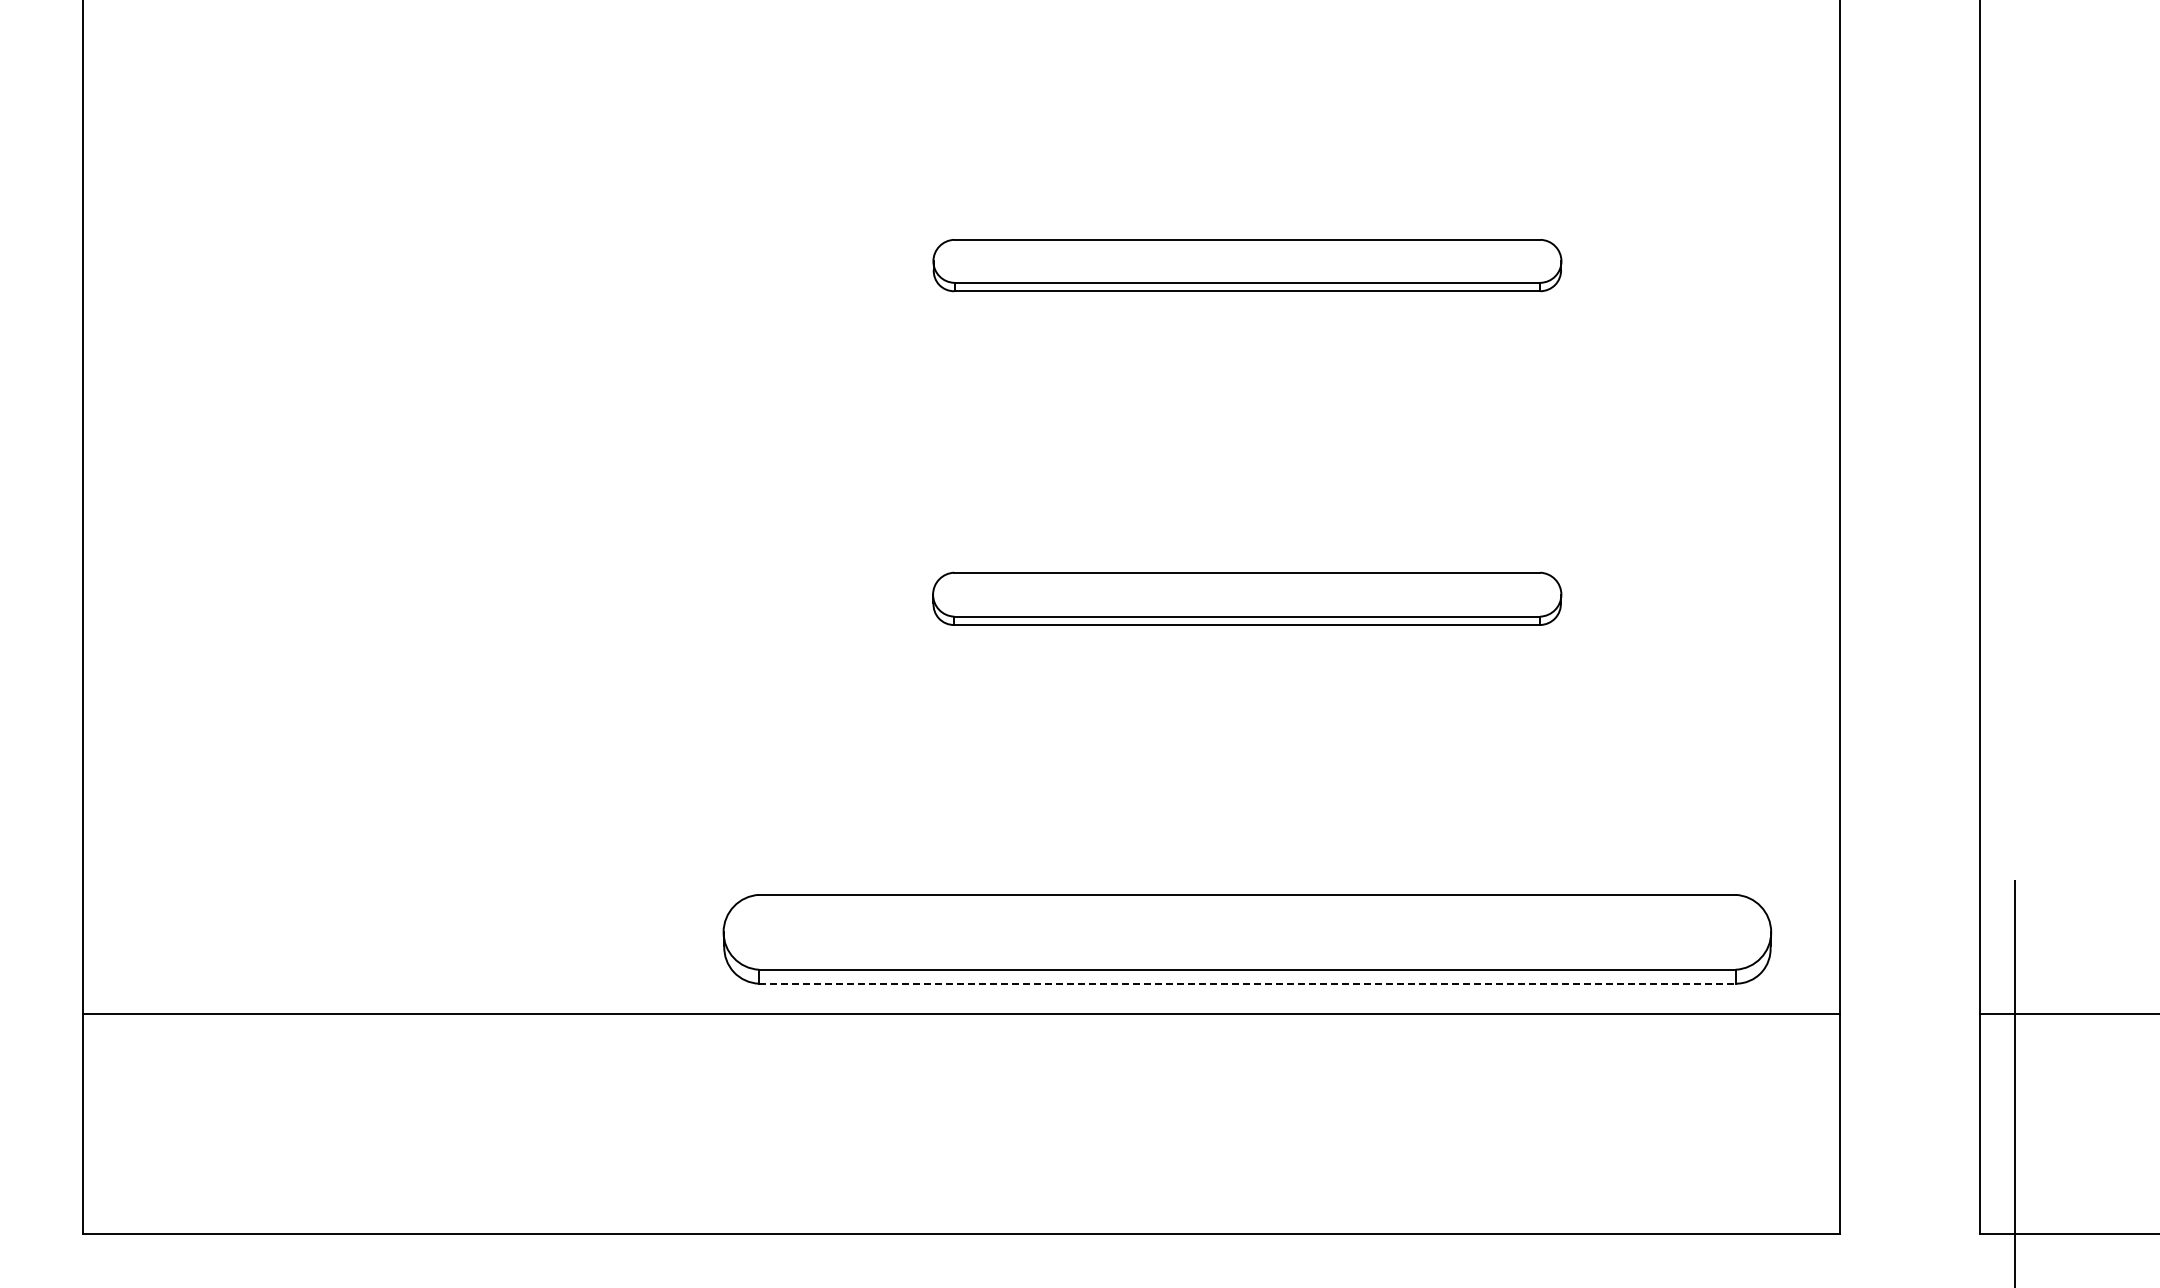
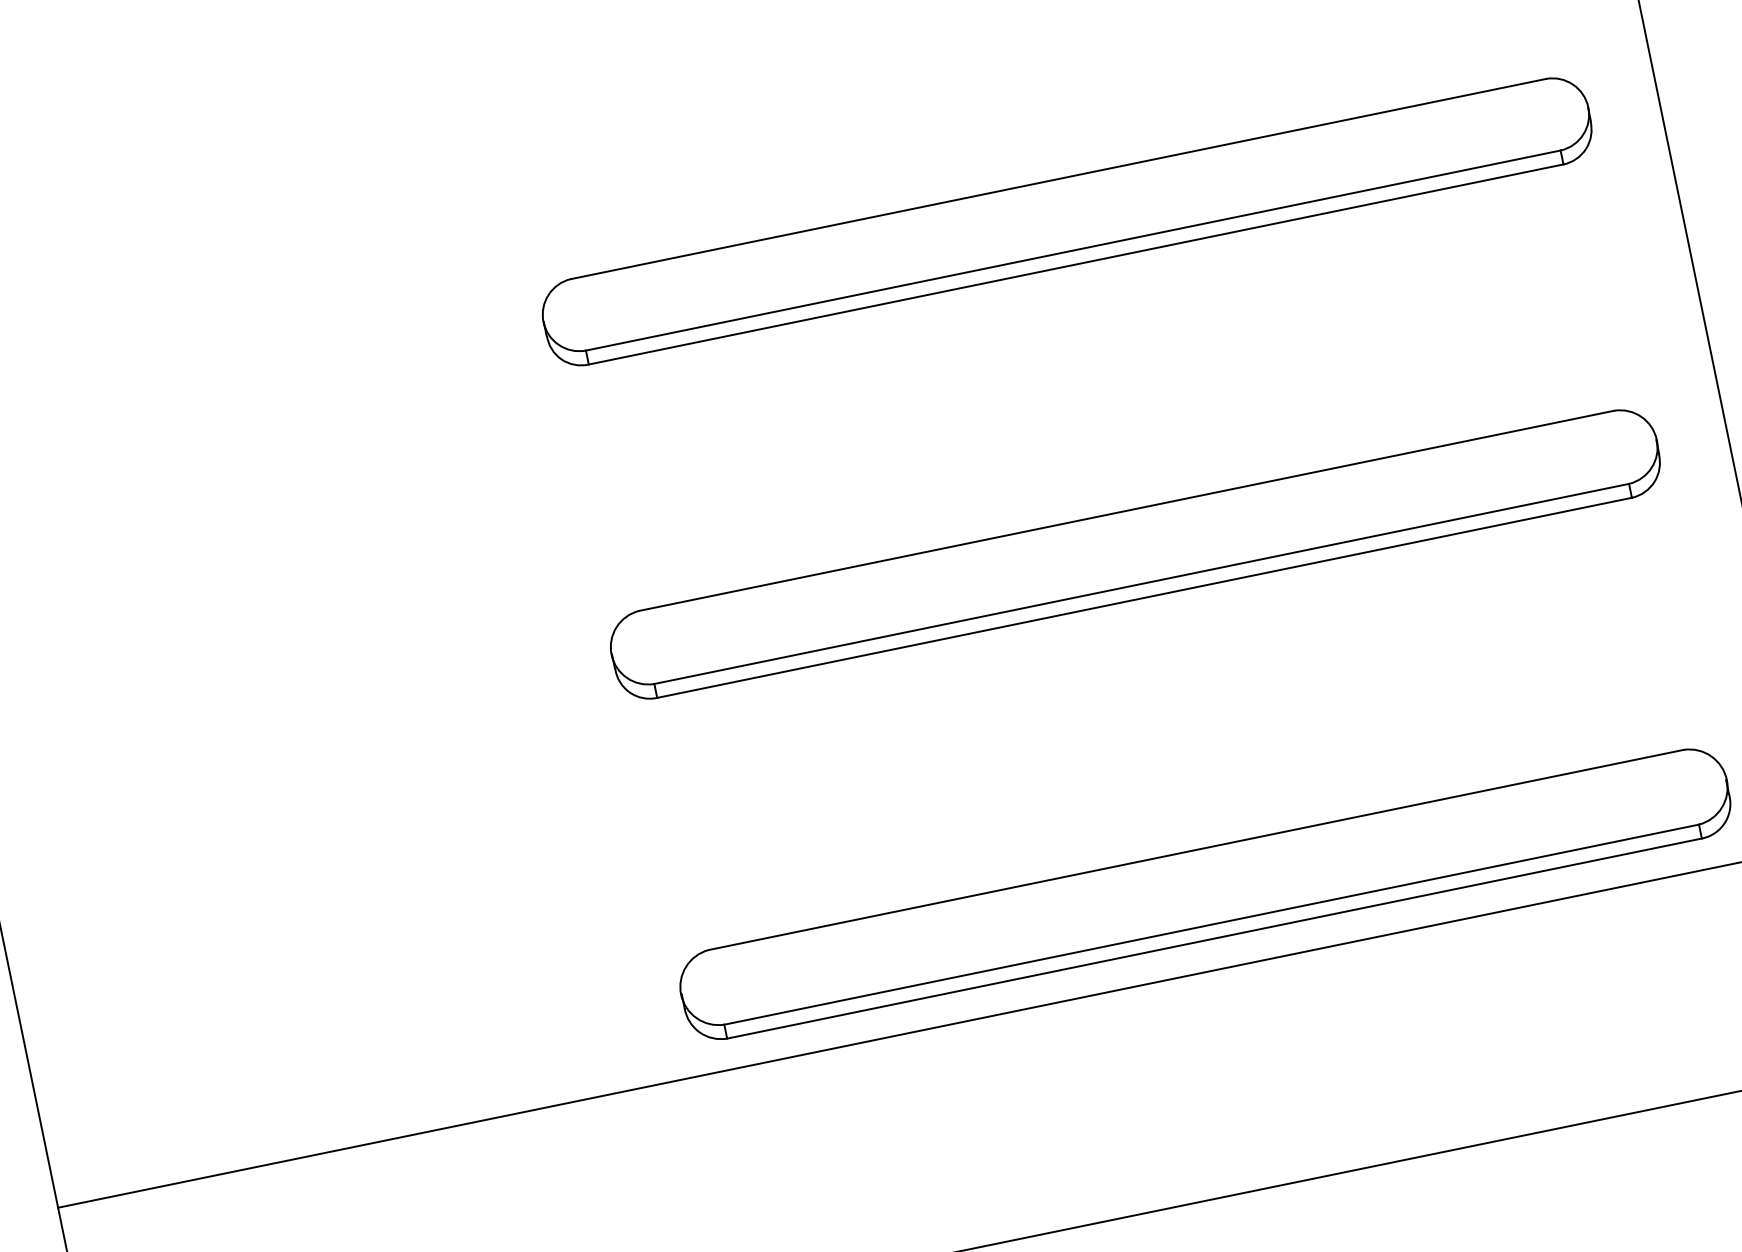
part: (1247, 265) -> (1067, 221), size x1.67
part: (1246, 598) -> (1134, 554), size x1.67
line: (1247, 983) -> (1214, 938), dashed -> solid

